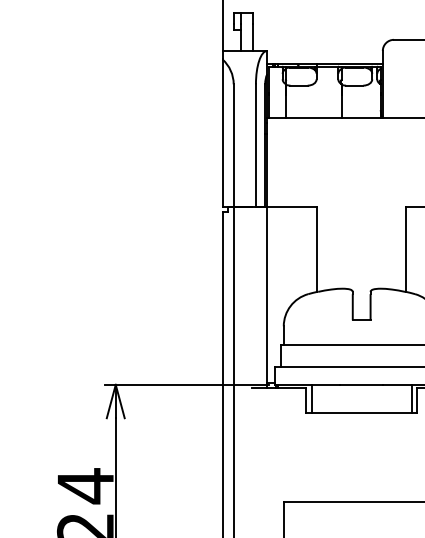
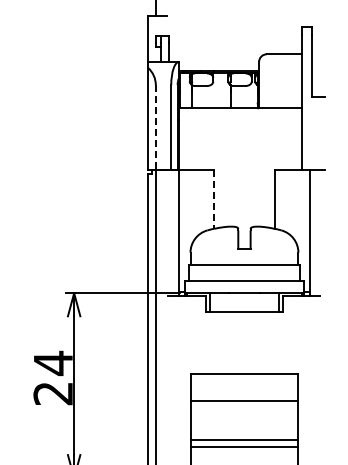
line: (233, 146) -> (155, 128), solid -> dashed
line: (316, 249) -> (213, 199), solid -> dashed

